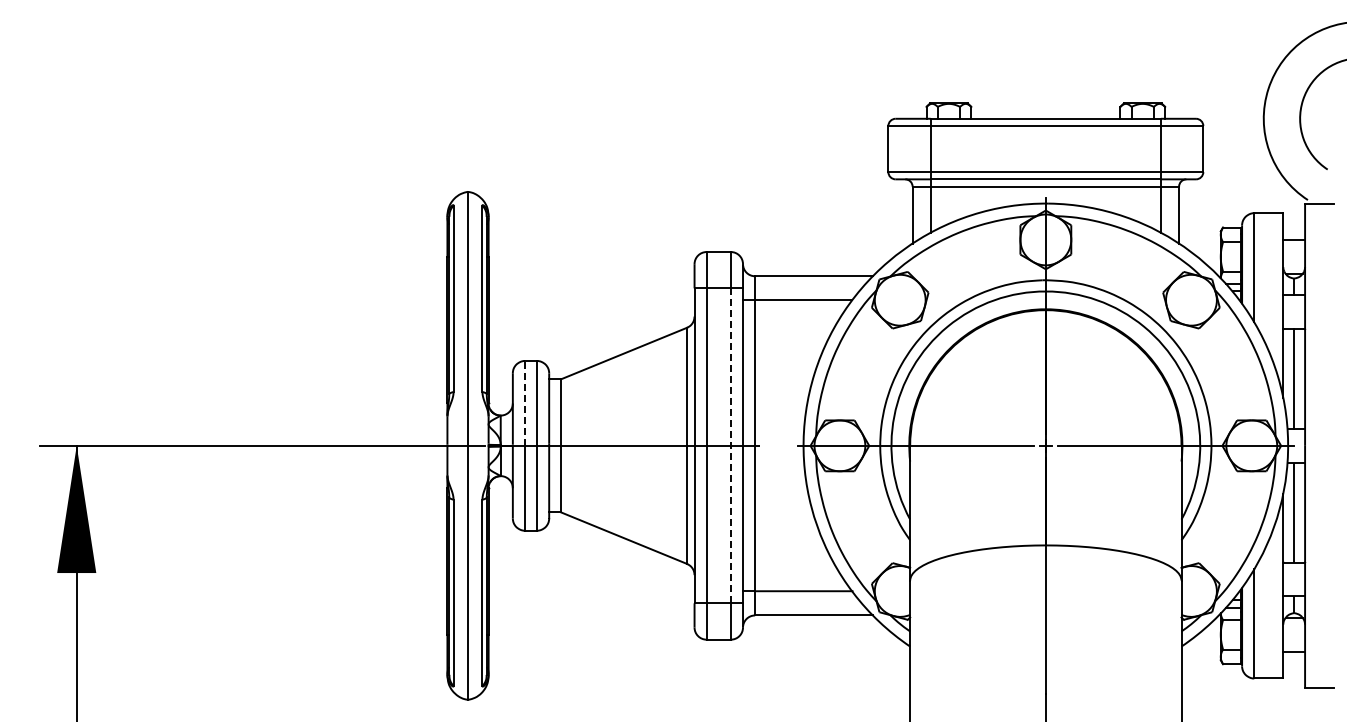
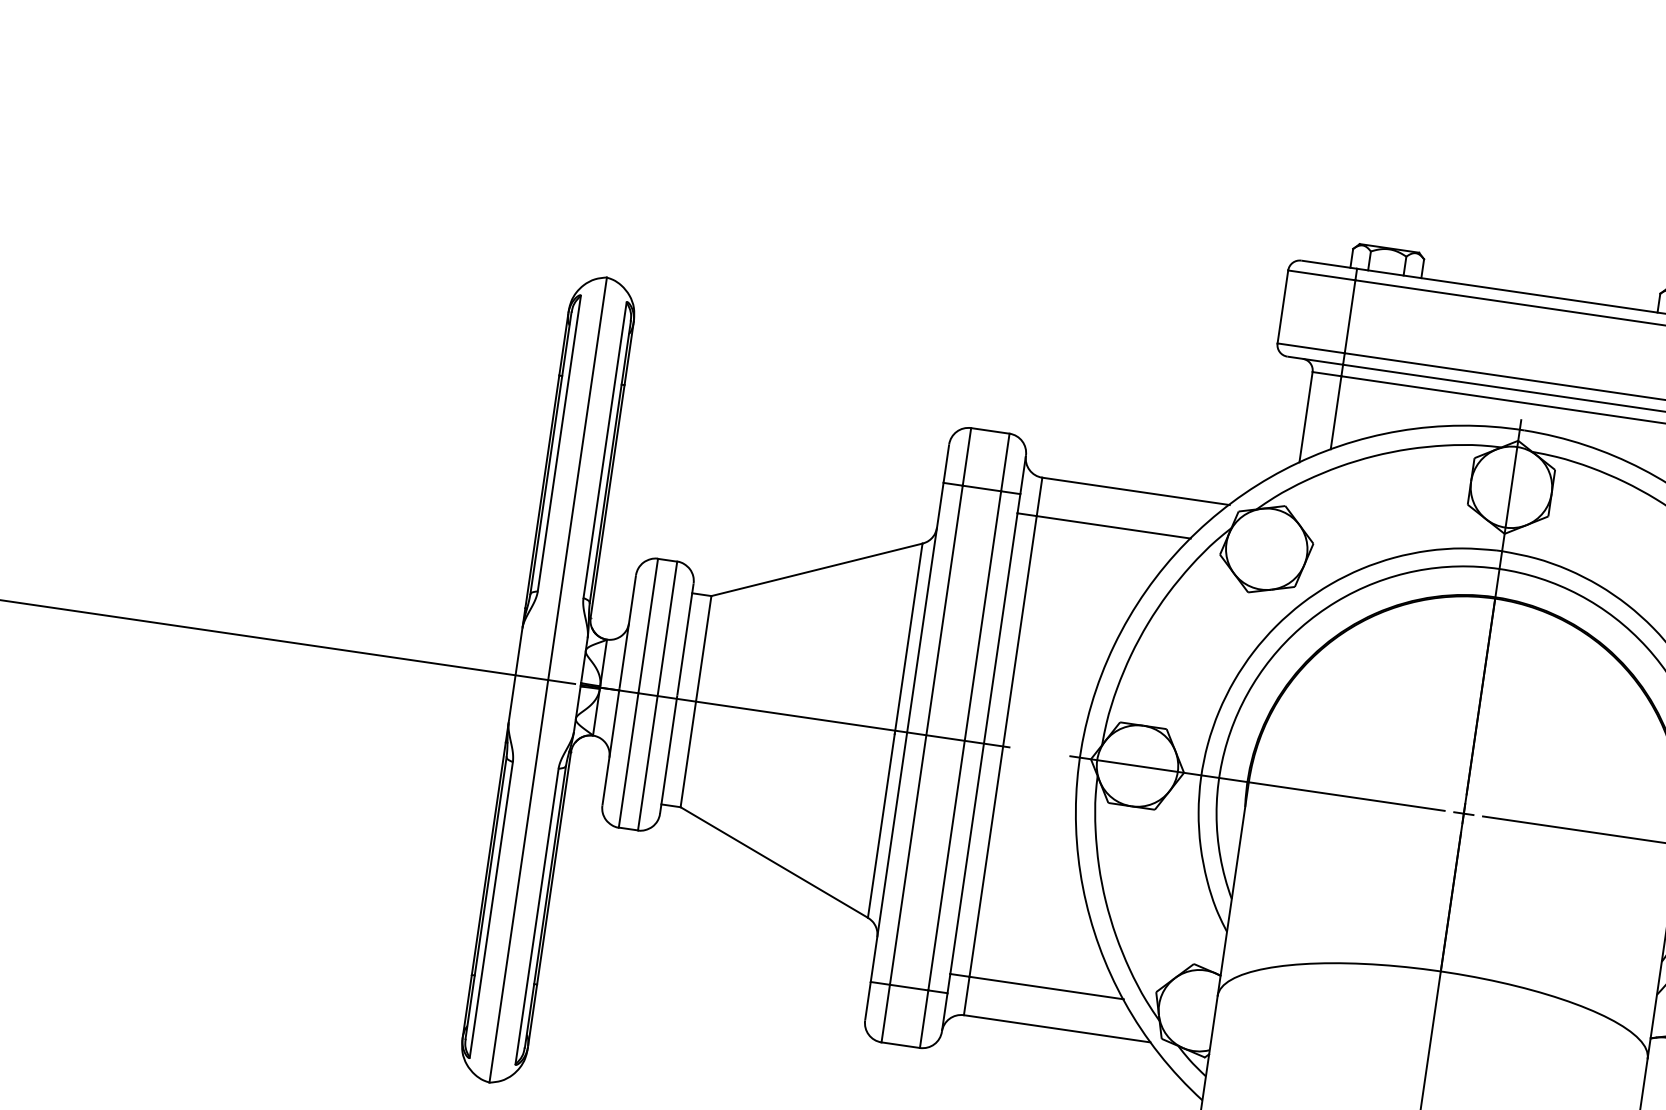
line: (524, 402) -> (647, 624), dashed -> solid
line: (730, 445) -> (964, 740), dashed -> solid

